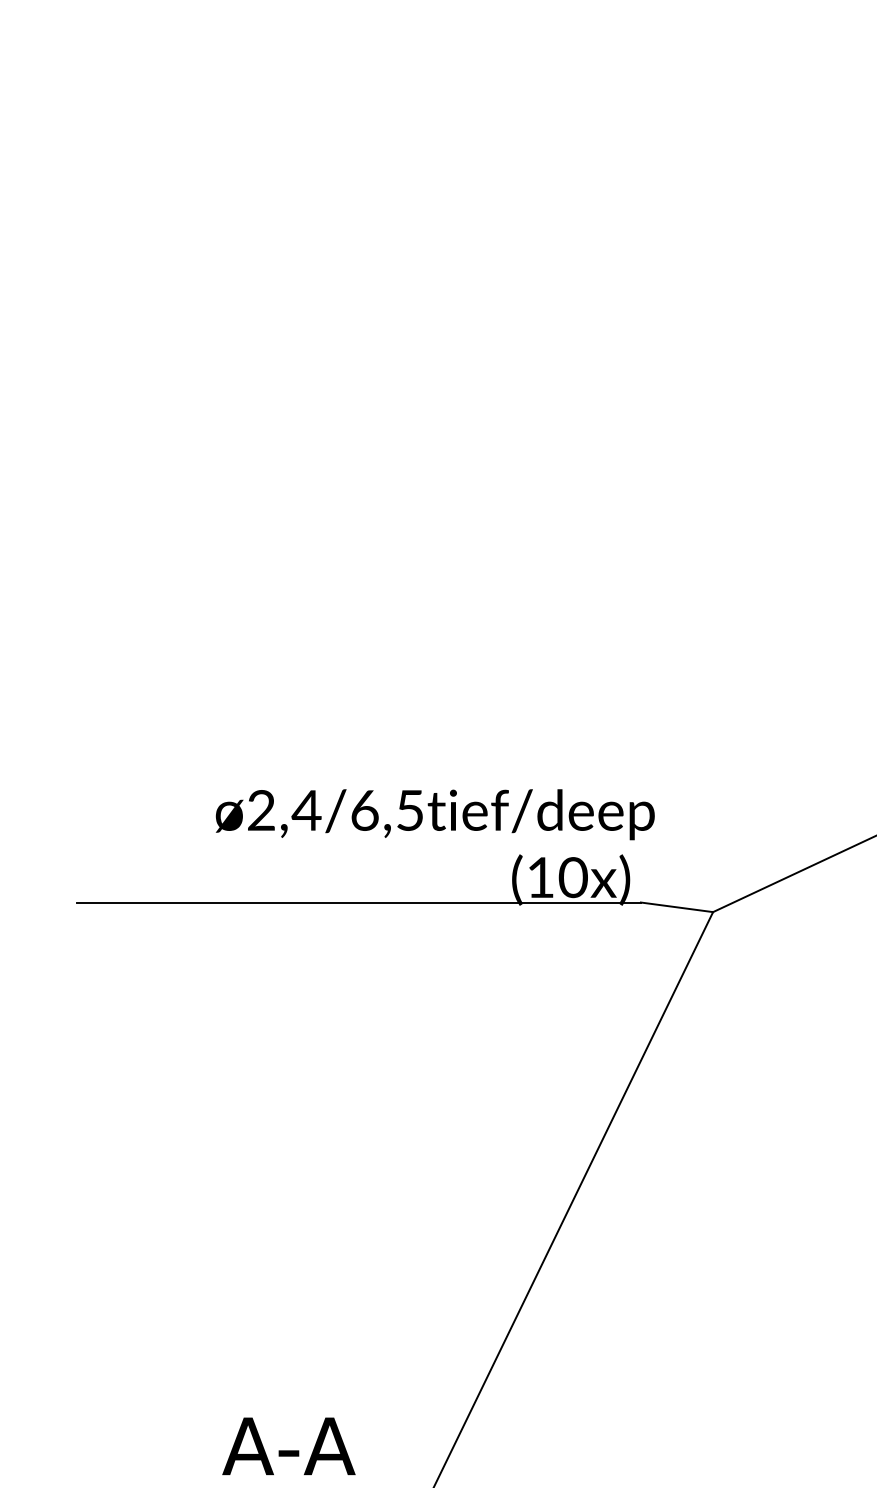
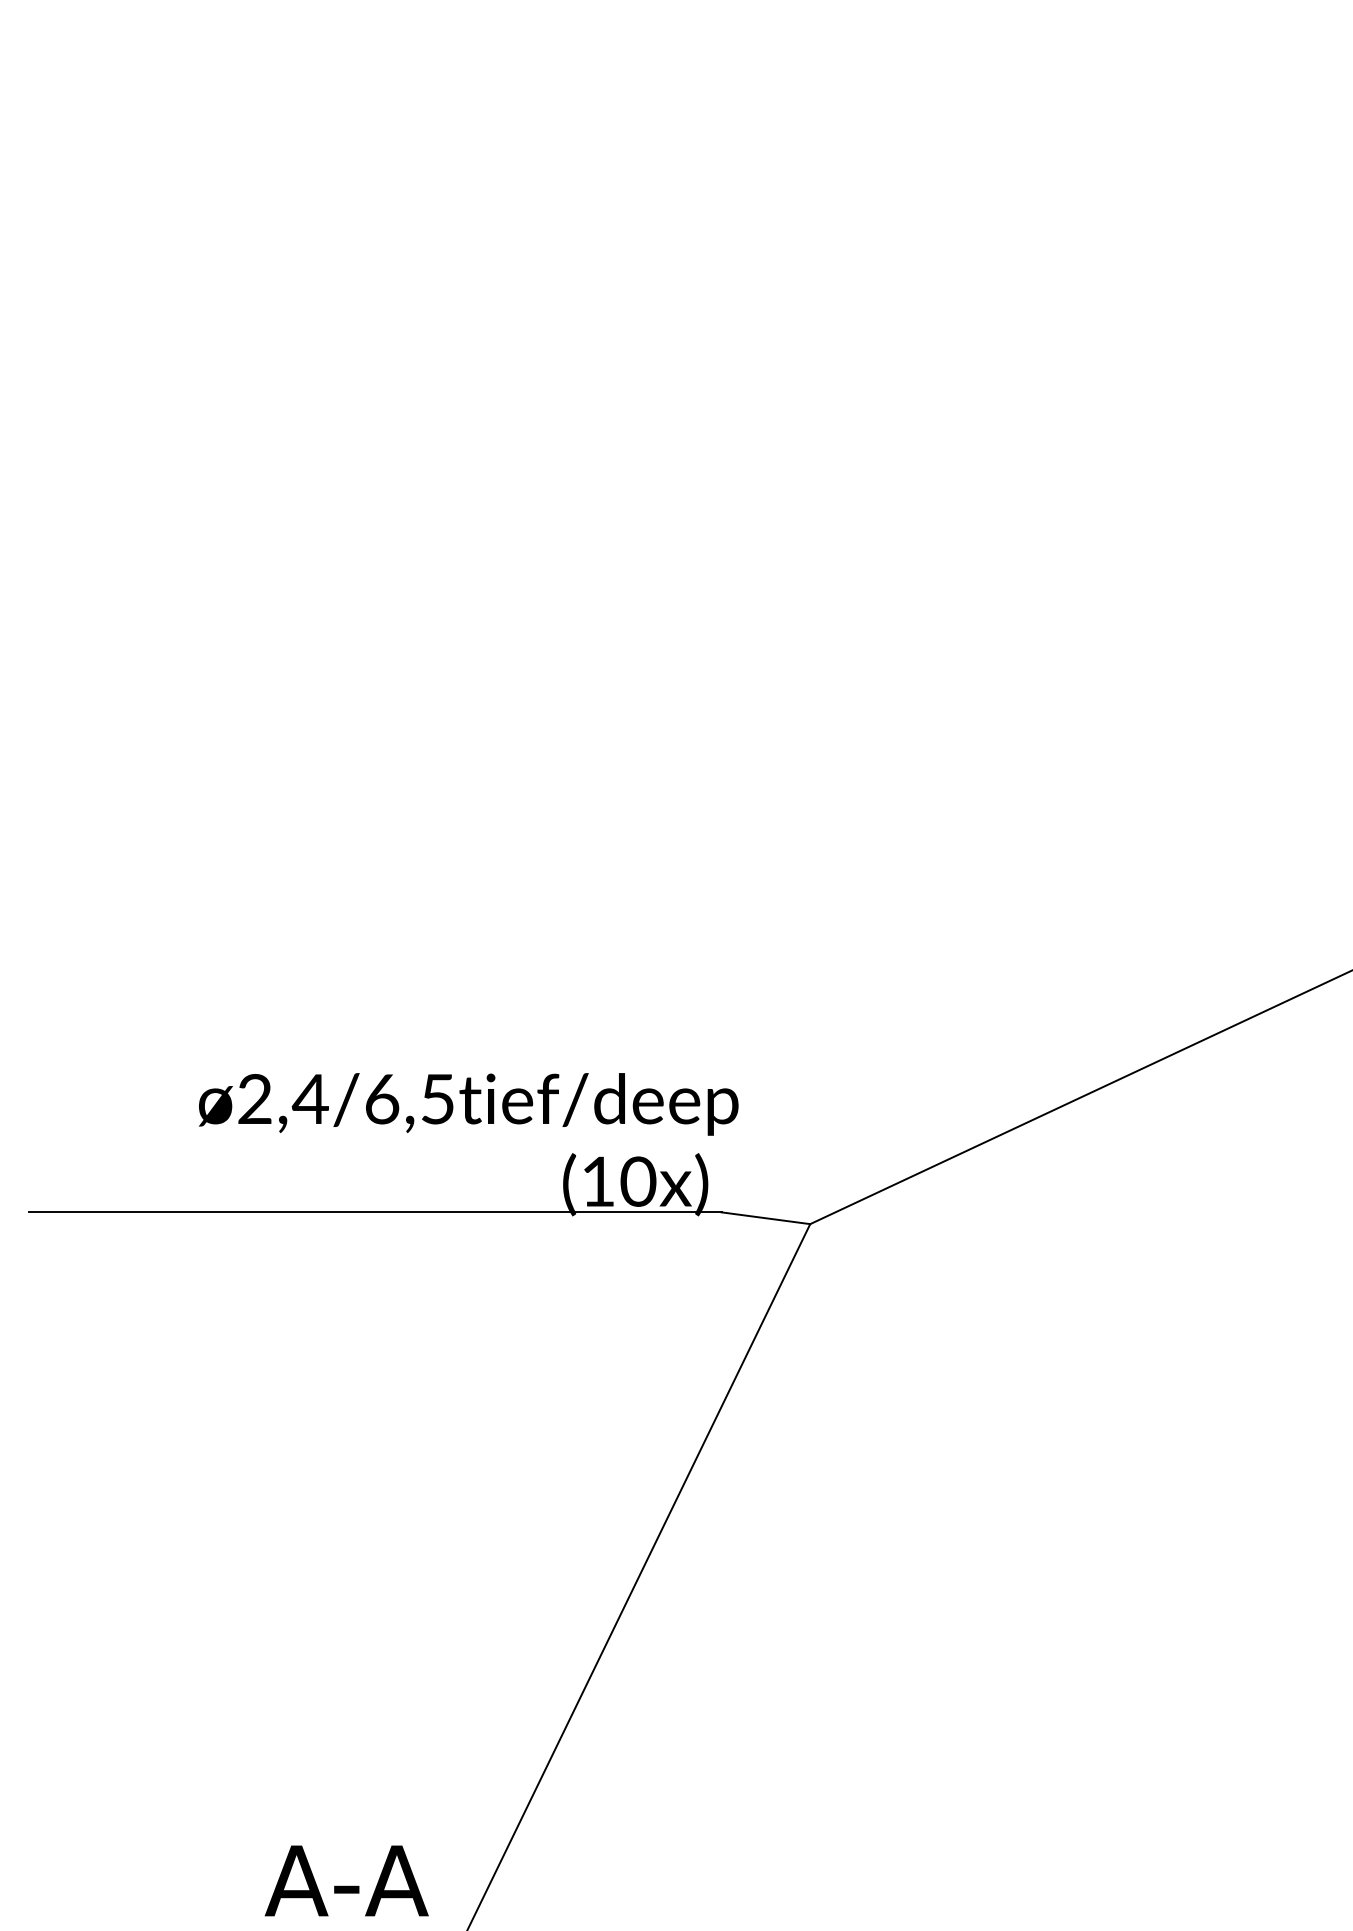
text: (288, 1446) -> (346, 1880), moved

